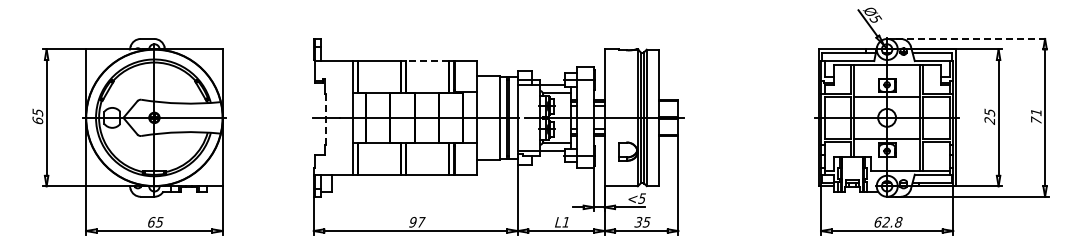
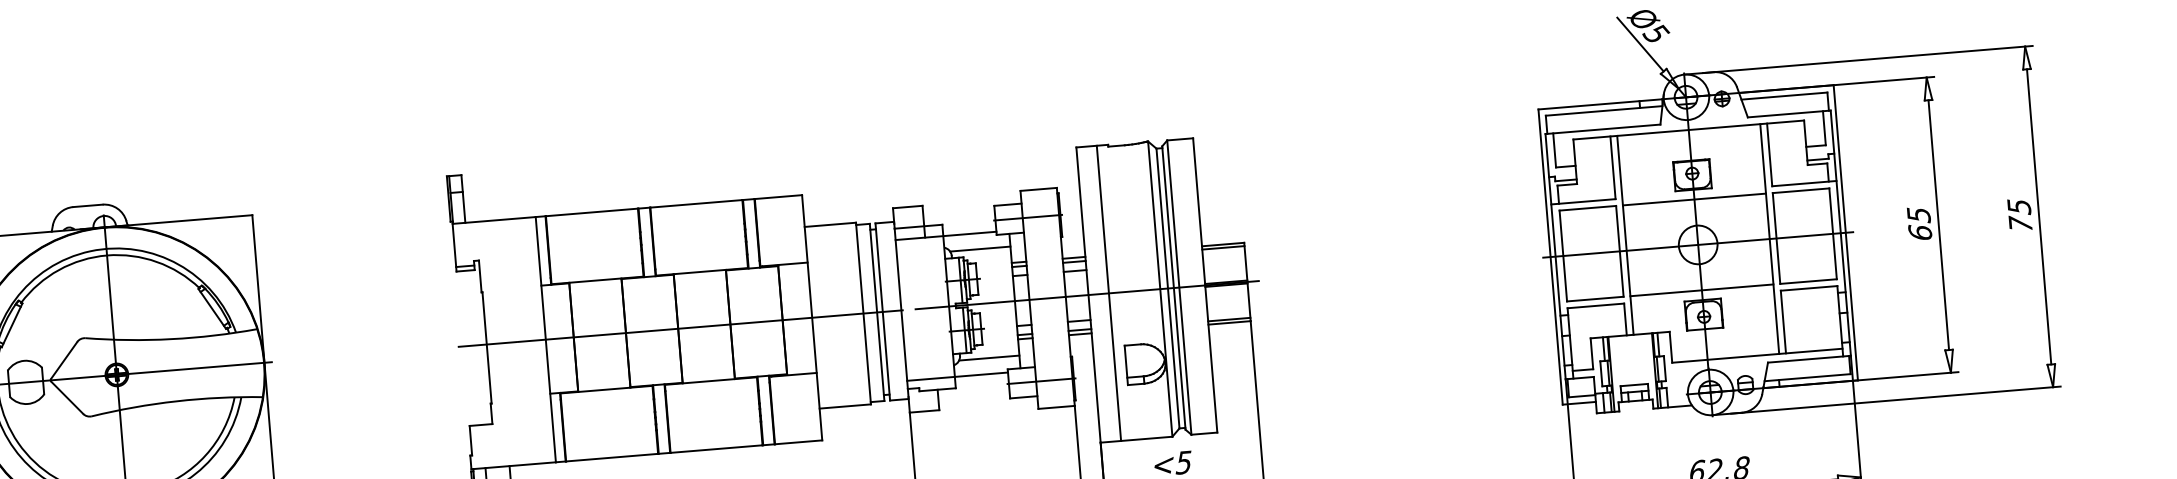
line: (972, 38) -> (1868, 58), dashed -> solid
line: (427, 61) -> (696, 204), dashed -> solid
text: (1036, 112) -> (2019, 206), 71 -> 75
line: (614, 117) -> (1109, 292), added
line: (325, 119) -> (486, 348), dashed -> solid
text: (989, 120) -> (1919, 232), 25 -> 65

